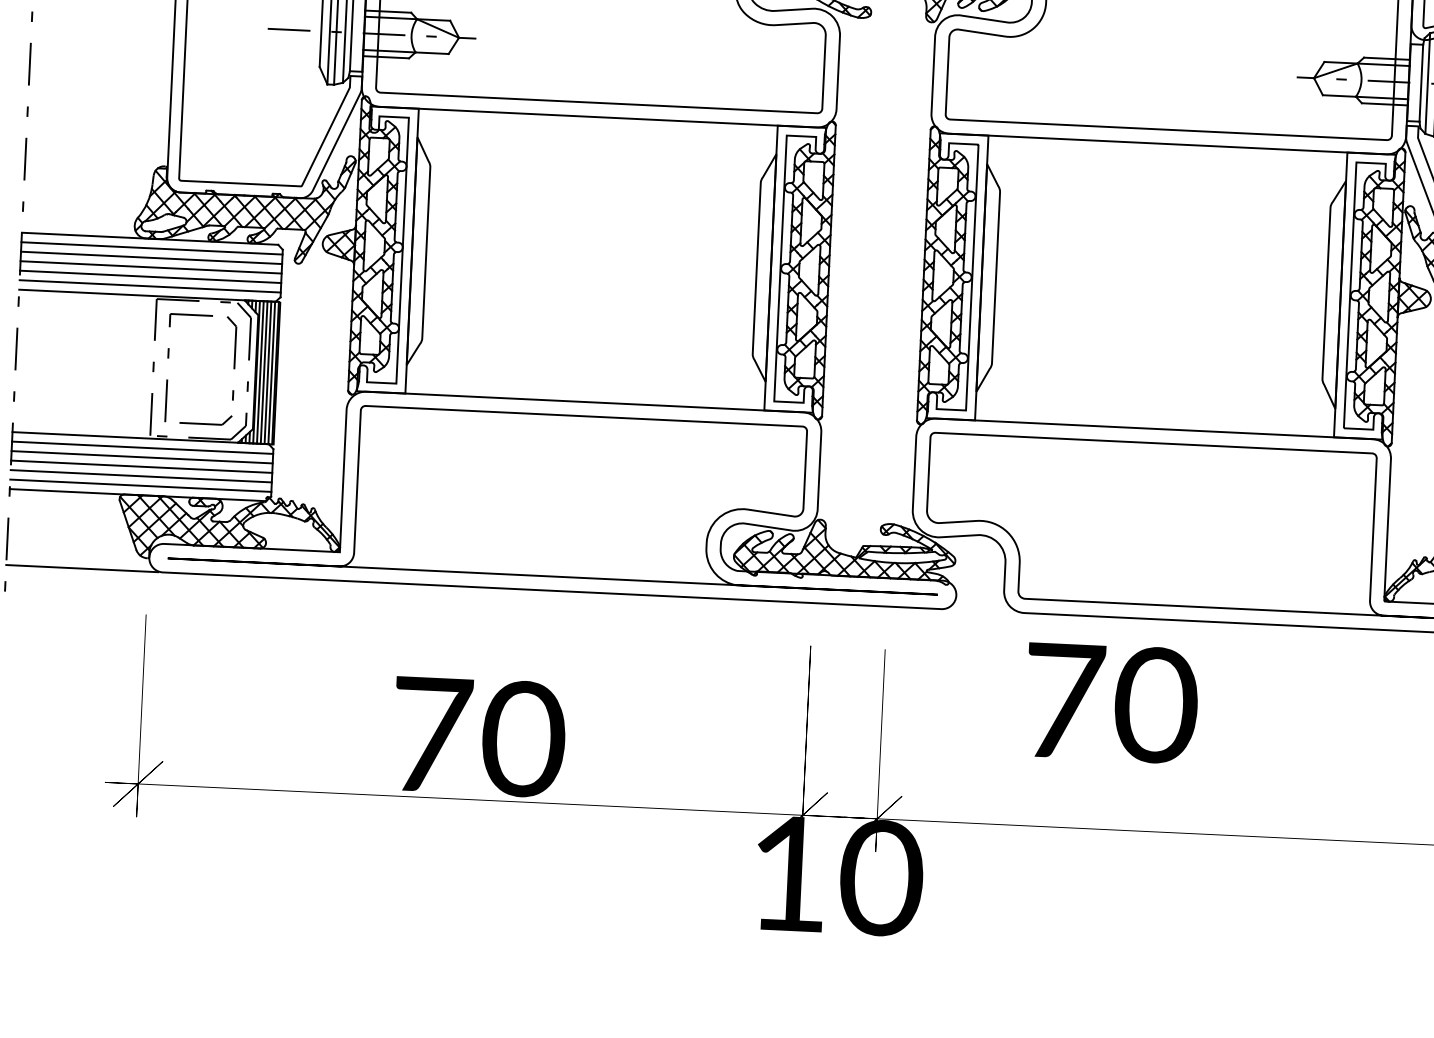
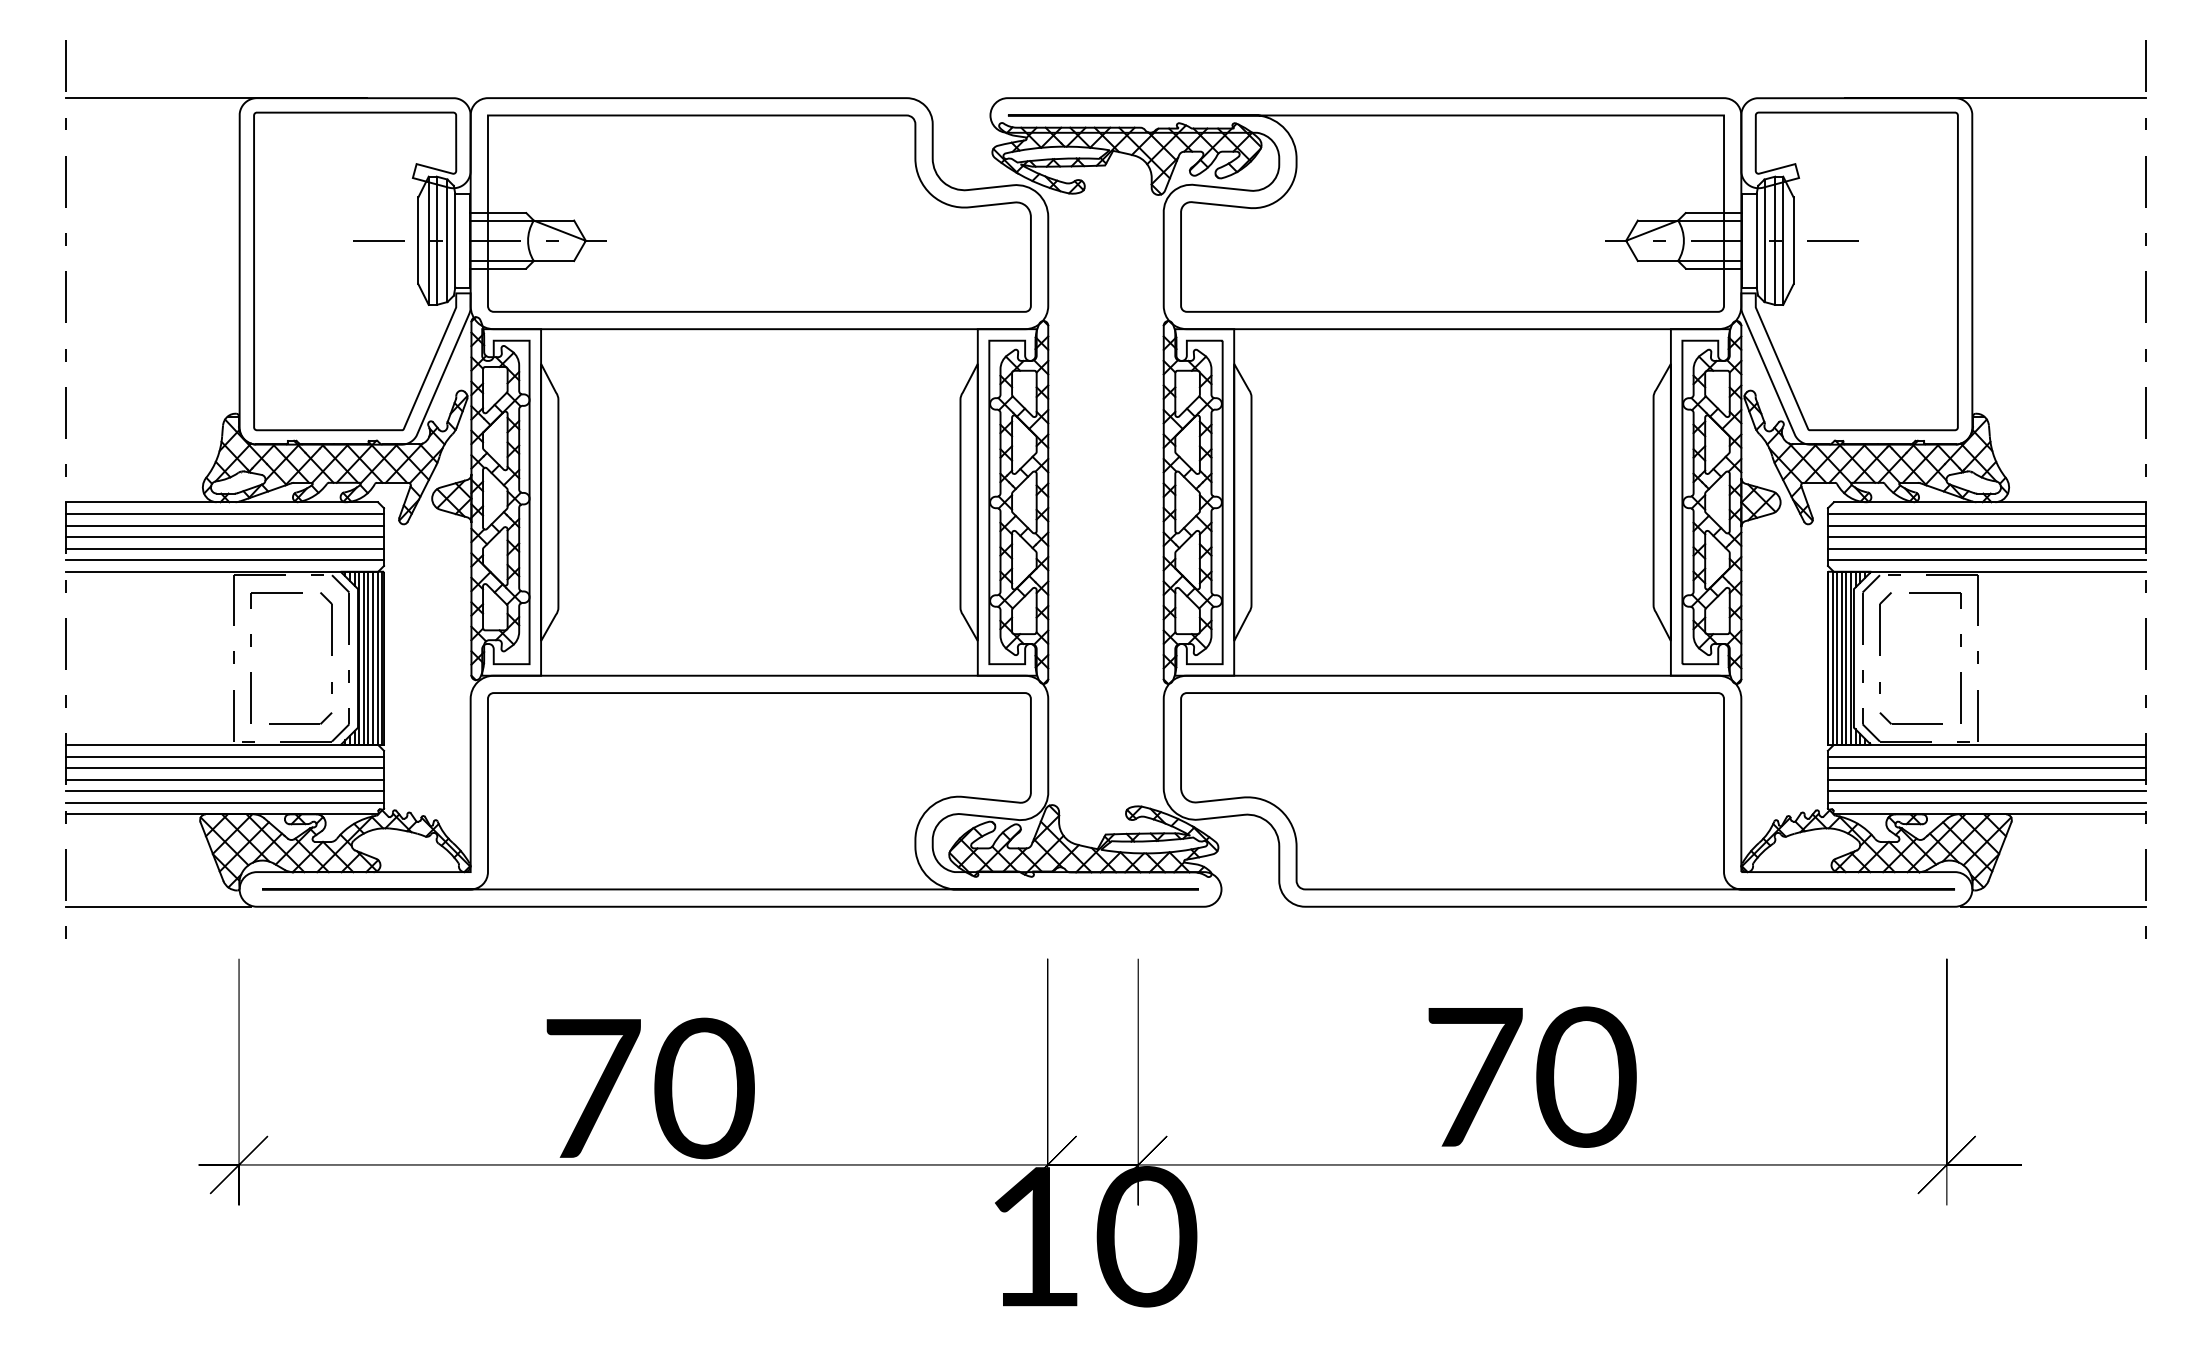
text: (1111, 702) -> (1532, 1076), moved

